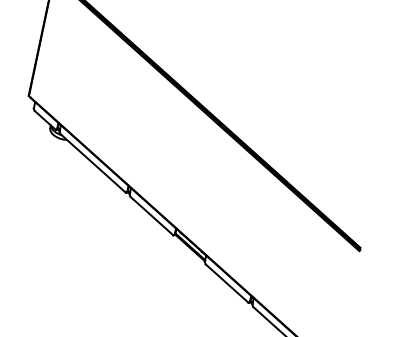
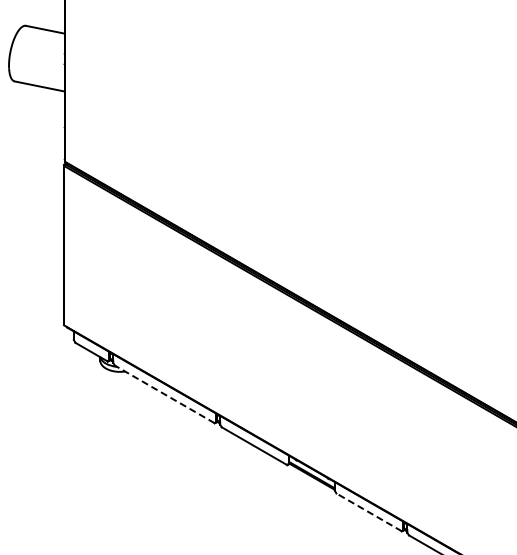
line: (92, 163) -> (164, 394), solid -> dashed
line: (227, 283) -> (369, 512), solid -> dashed

